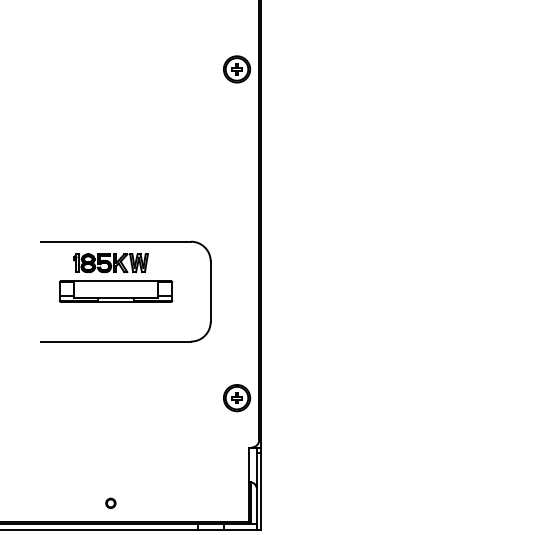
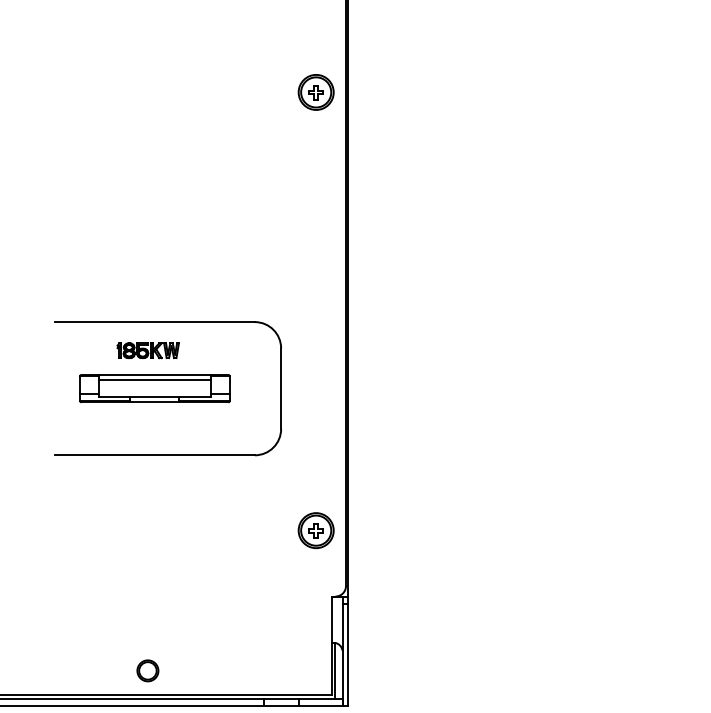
part: (110, 262) -> (147, 349), size x0.62
line: (115, 285) -> (154, 380), added
part: (110, 503) -> (147, 671), size x1.67

